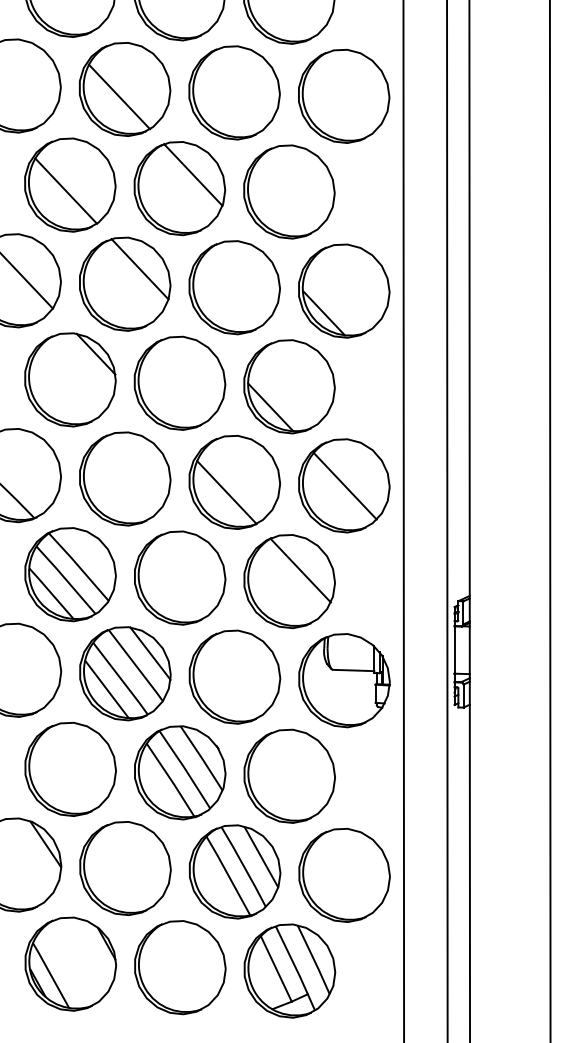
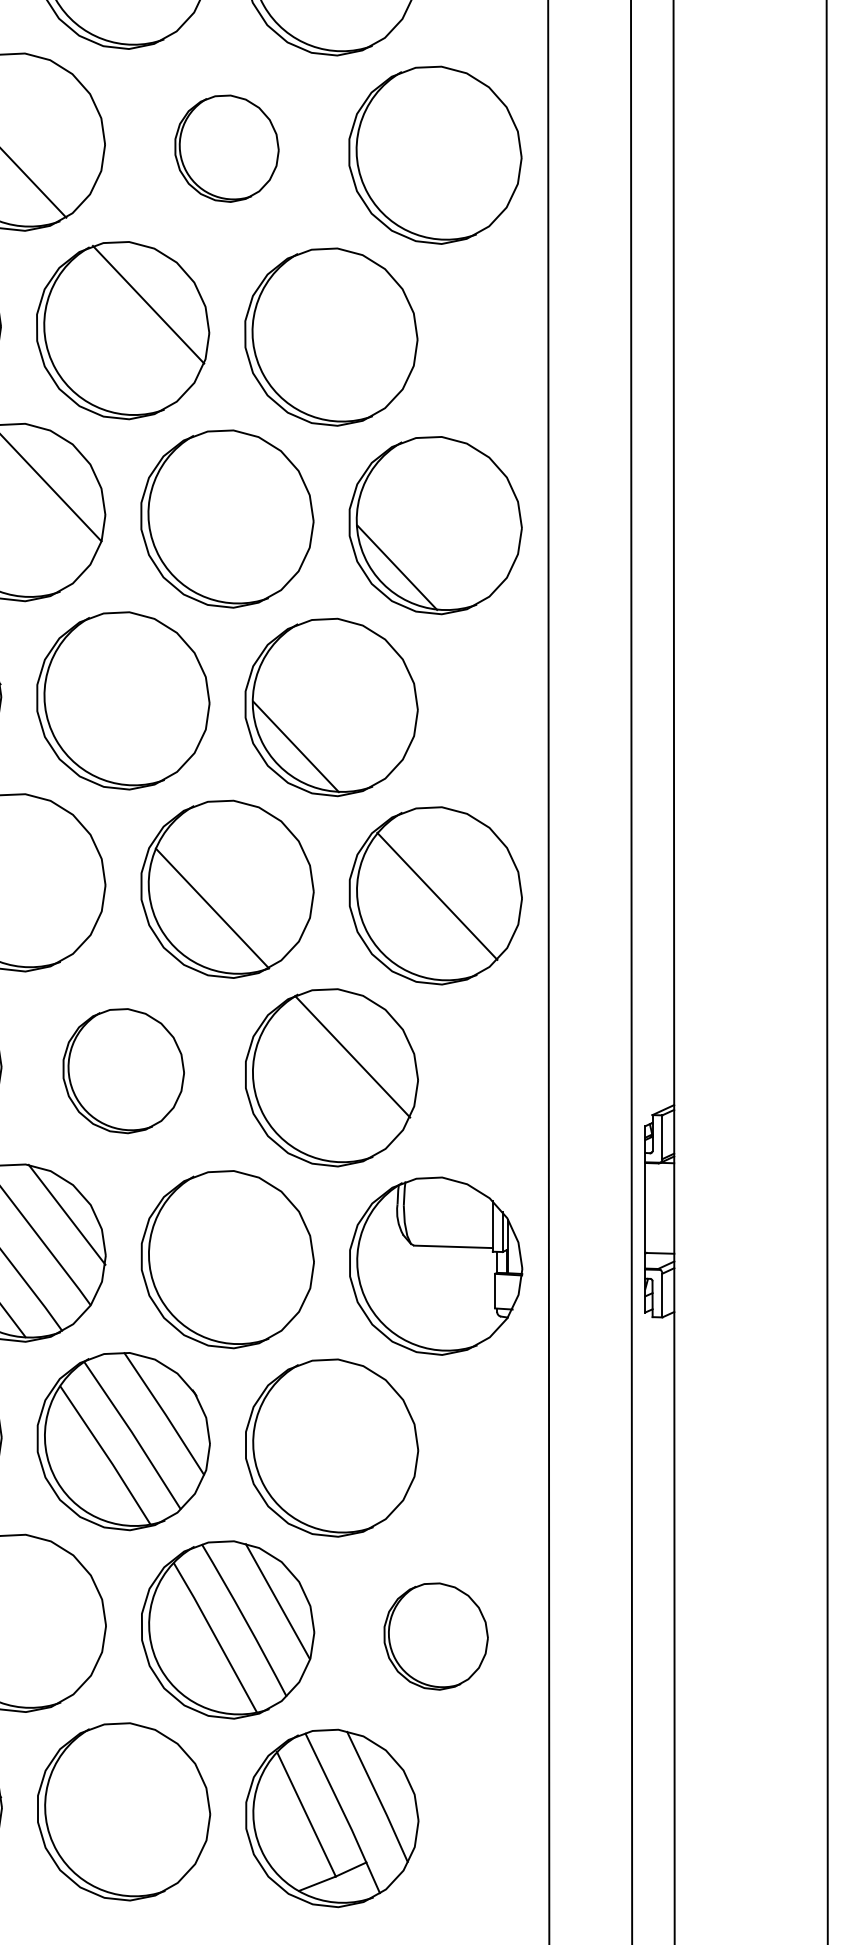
part: (234, 92) -> (226, 147), size x0.6
part: (180, 577) -> (124, 1070), size x0.7
part: (344, 875) -> (436, 1636), size x0.6

